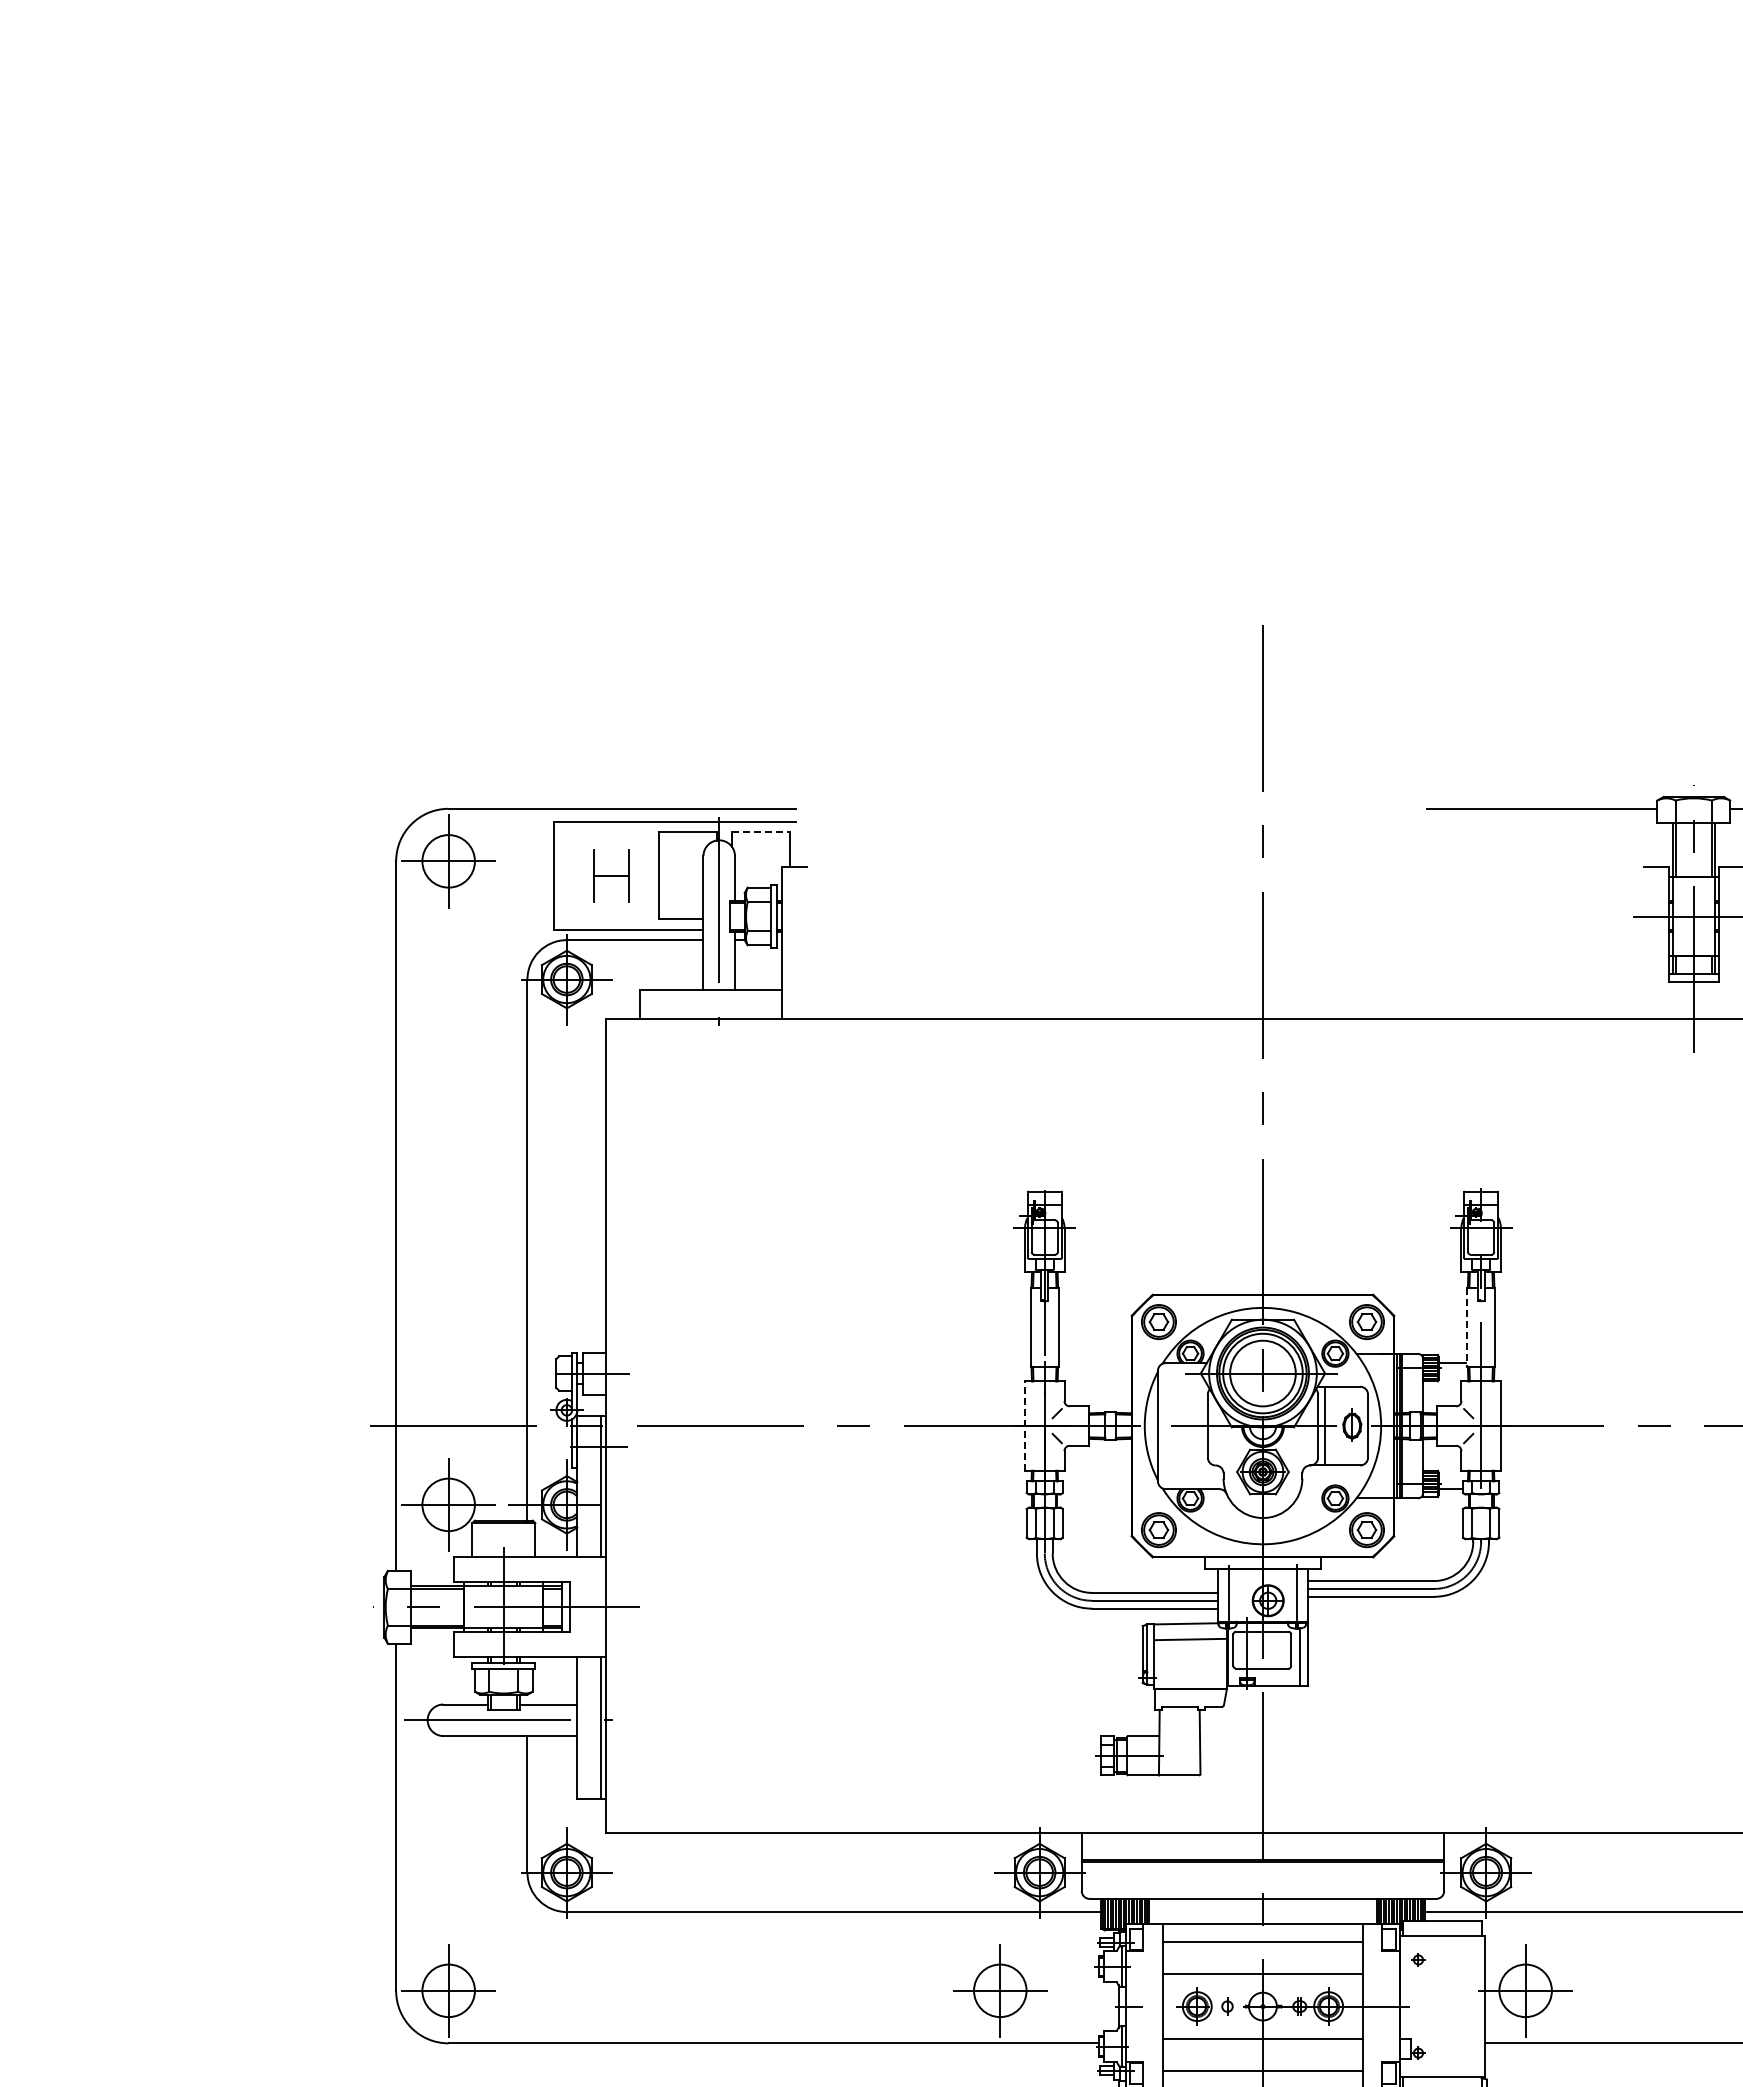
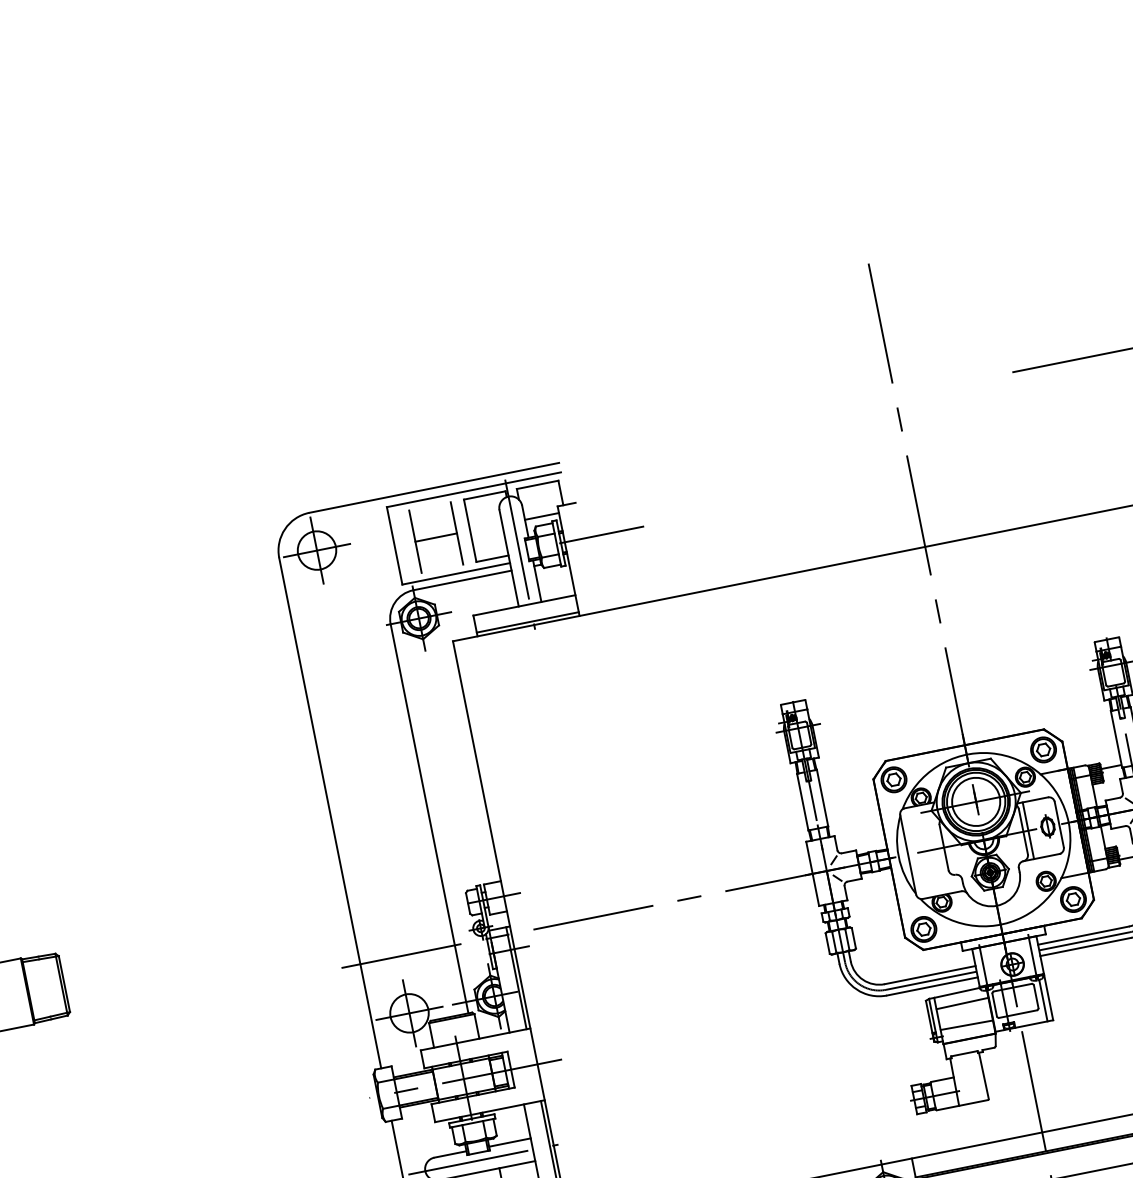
line: (761, 832) -> (537, 484), dashed -> solid
part: (611, 875) -> (436, 537), size x1.67
line: (758, 875) -> (541, 516), added
line: (833, 916) -> (601, 534), added
line: (711, 1013) -> (527, 622), added
line: (1467, 1328) -> (1116, 740), dashed -> solid
line: (1025, 1426) -> (813, 874), dashed -> solid
line: (1190, 1669) -> (966, 1025), added

